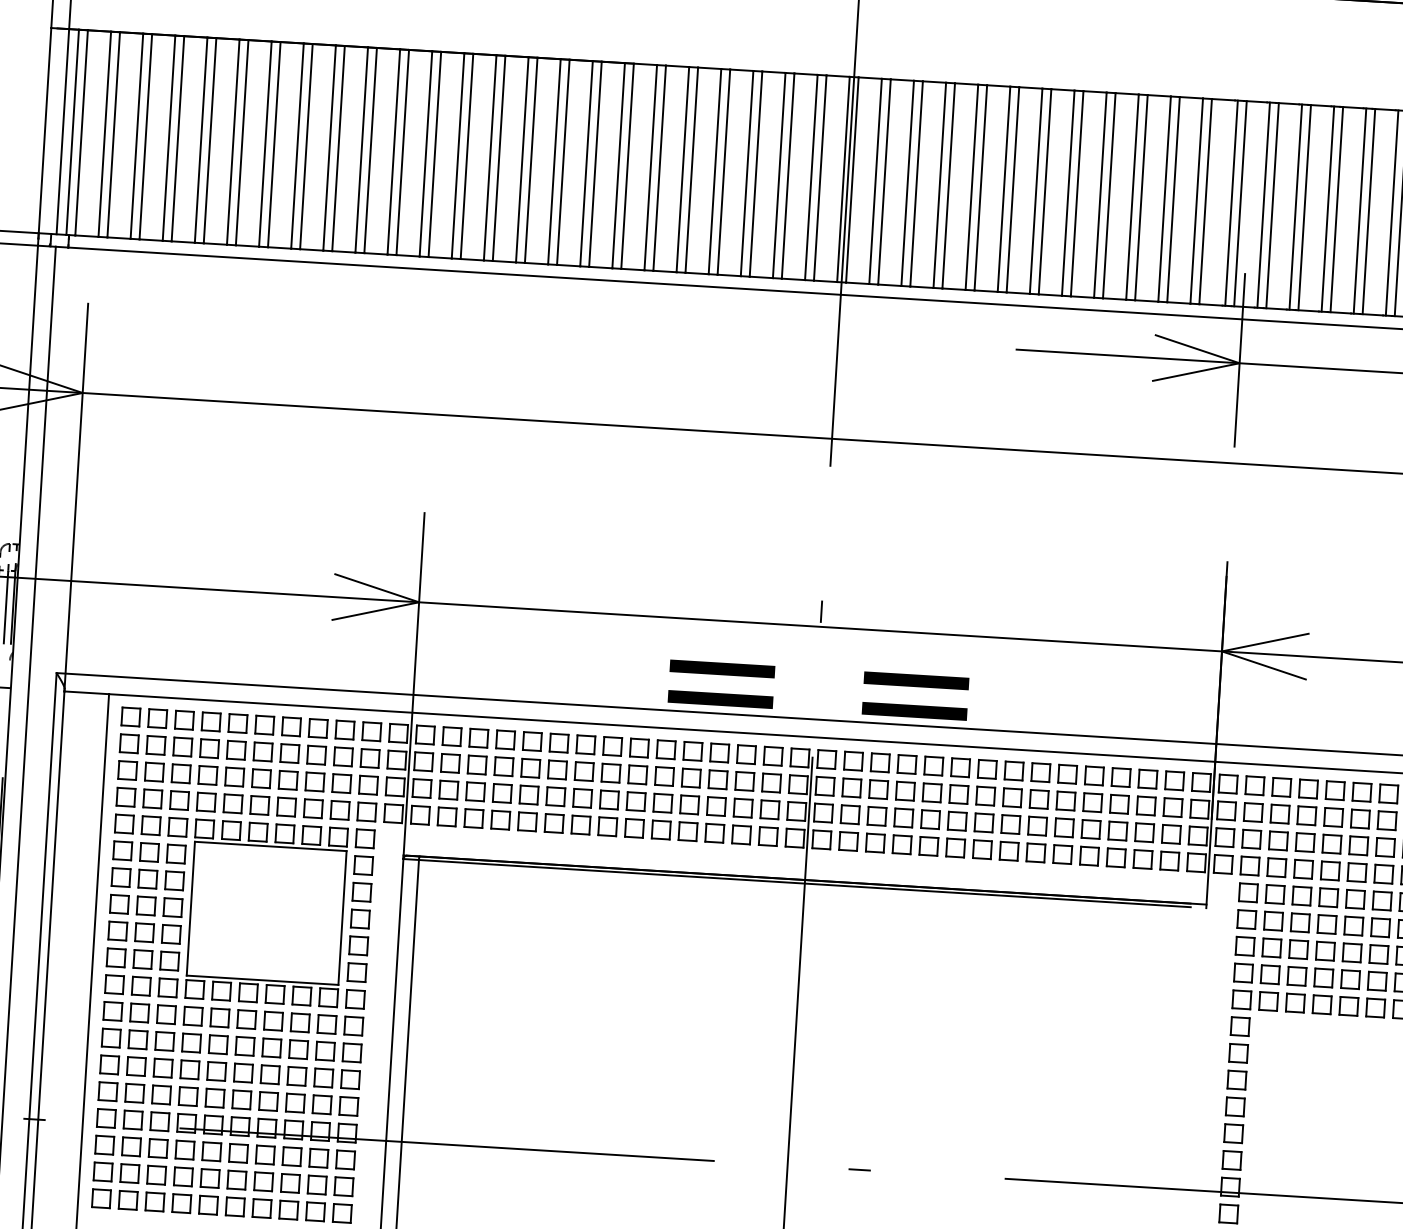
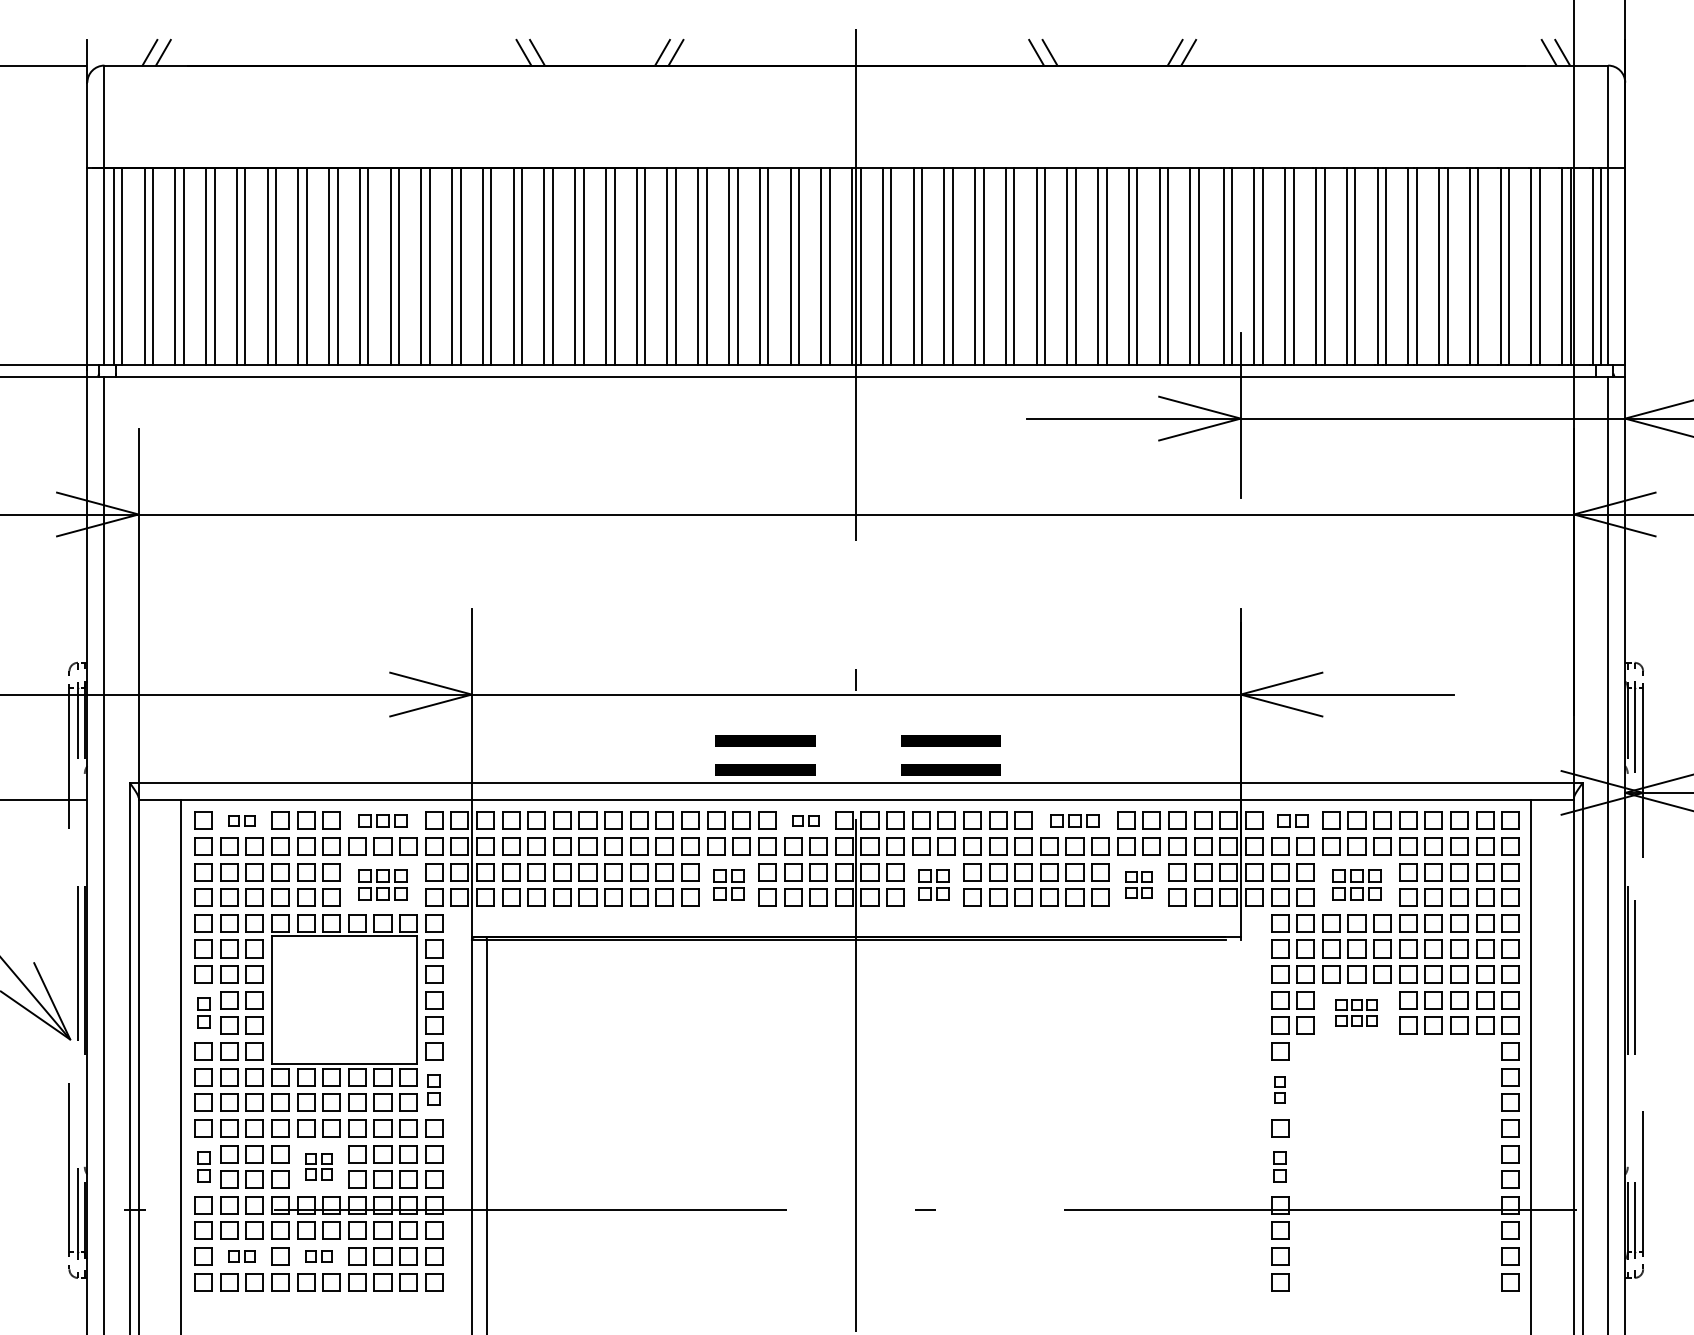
part: (170, 719) -> (241, 820), size x0.6
part: (317, 728) -> (382, 820), size x0.7
part: (759, 755) -> (805, 820), size x0.6
part: (1040, 772) -> (1074, 820), size x0.7
part: (1267, 786) -> (1292, 820), size x0.7
part: (313, 794) -> (382, 884), size x0.7
part: (674, 816) -> (728, 884), size x0.7
part: (889, 830) -> (933, 884), size x0.7
part: (1103, 843) -> (1138, 884), size x0.6
part: (1330, 857) -> (1356, 884), size x0.7
part: (118, 917) -> (203, 1012), size x0.7
part: (1322, 990) -> (1356, 1012), size x0.6
part: (354, 1012) -> (434, 1089), size x0.7
part: (1238, 1066) -> (1280, 1089), size x0.6
part: (108, 1077) -> (203, 1166), size x0.7
part: (228, 1085) -> (318, 1166), size x0.6
part: (1233, 1146) -> (1280, 1166), size x0.7
part: (142, 1174) -> (241, 1256), size x0.6
part: (223, 1179) -> (318, 1256), size x0.6

